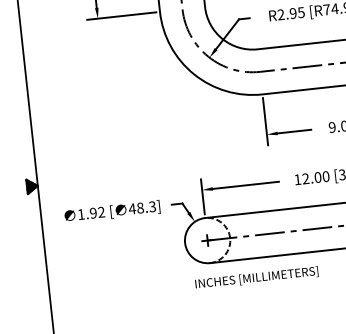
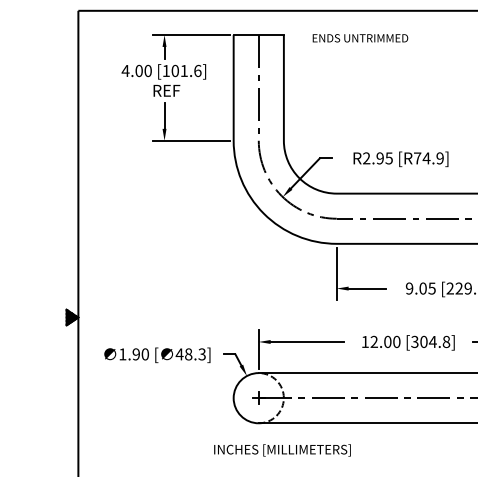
text: (100, 212) -> (144, 354), 1.92 -> 1.90
text: (256, 278) -> (282, 450), moved

